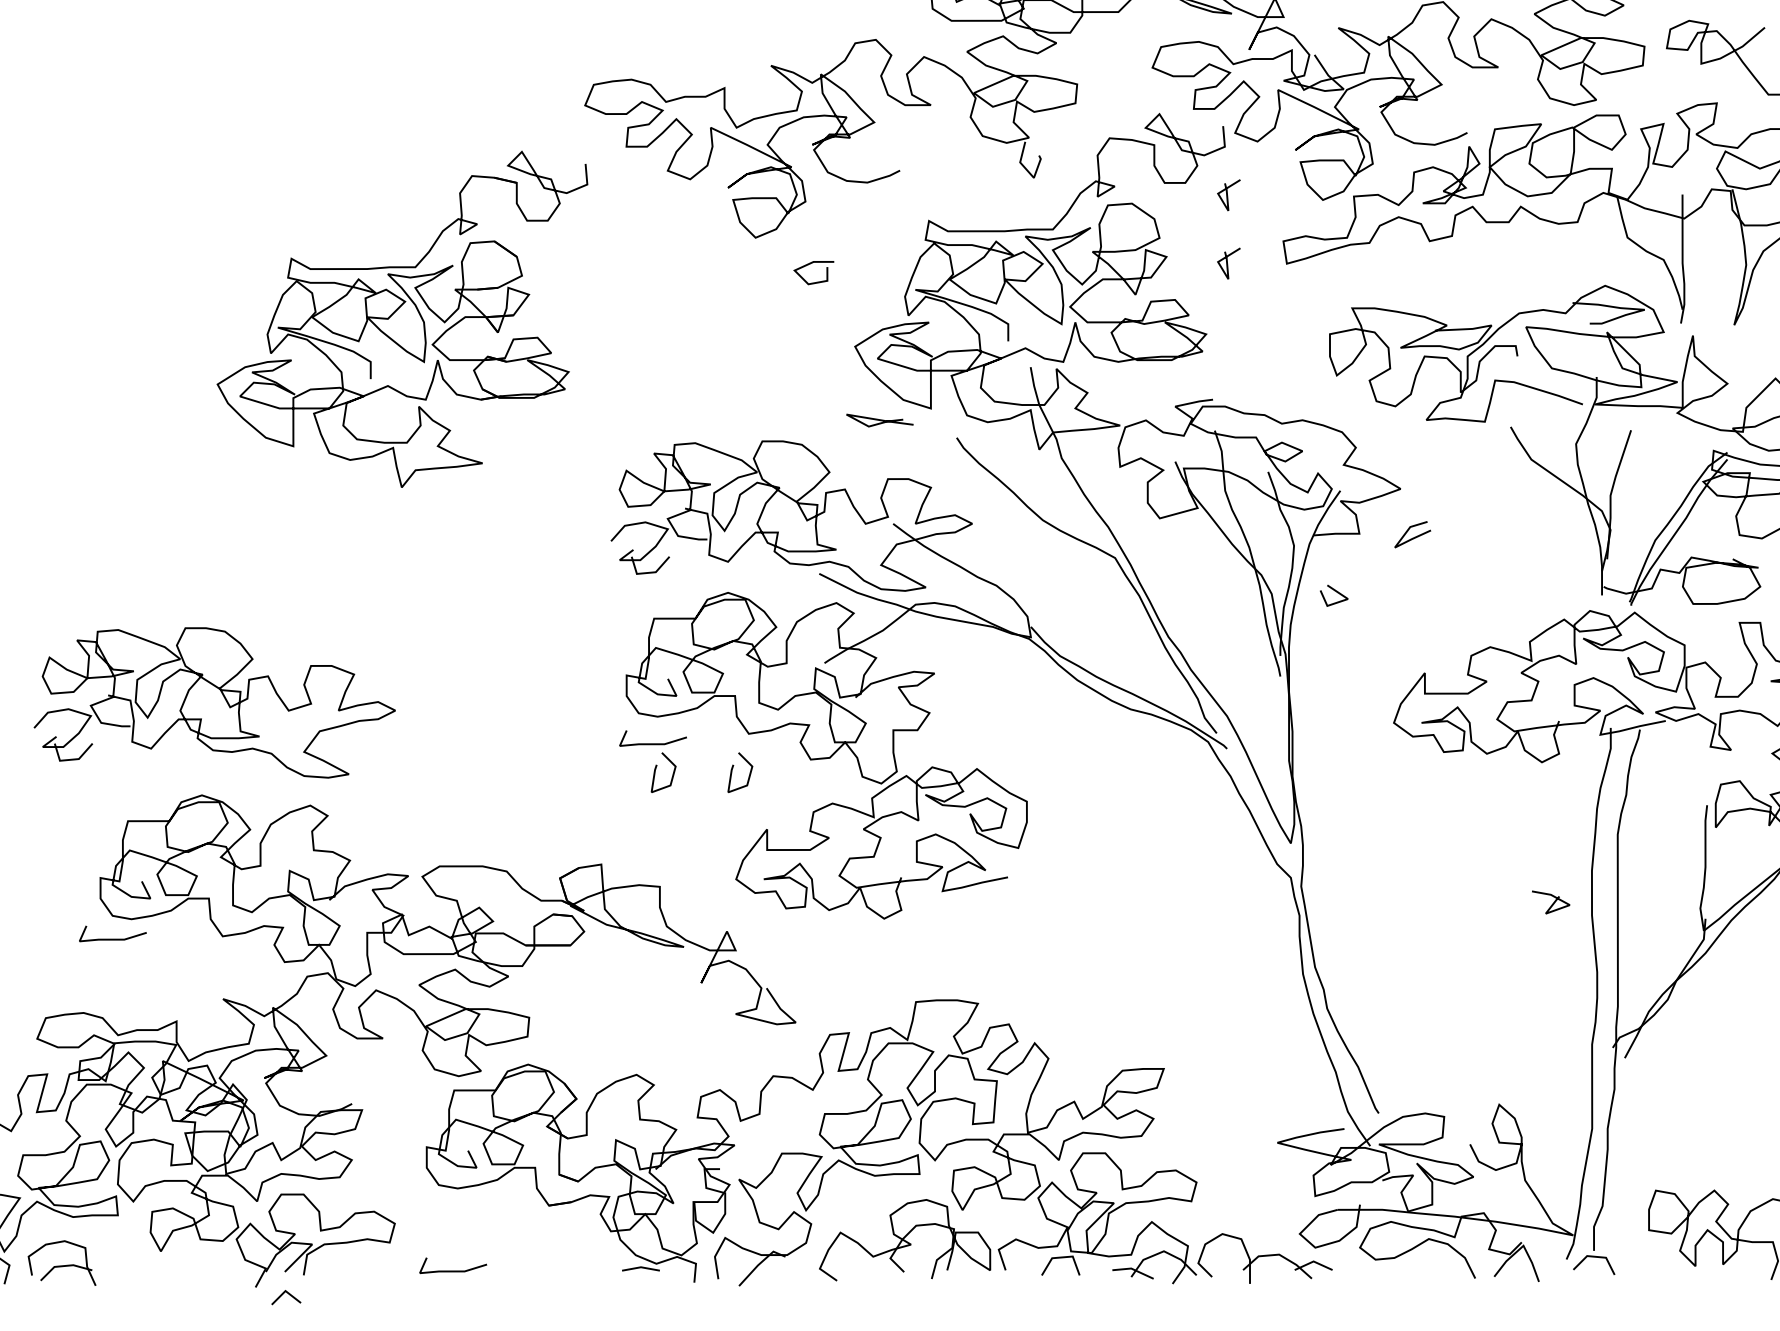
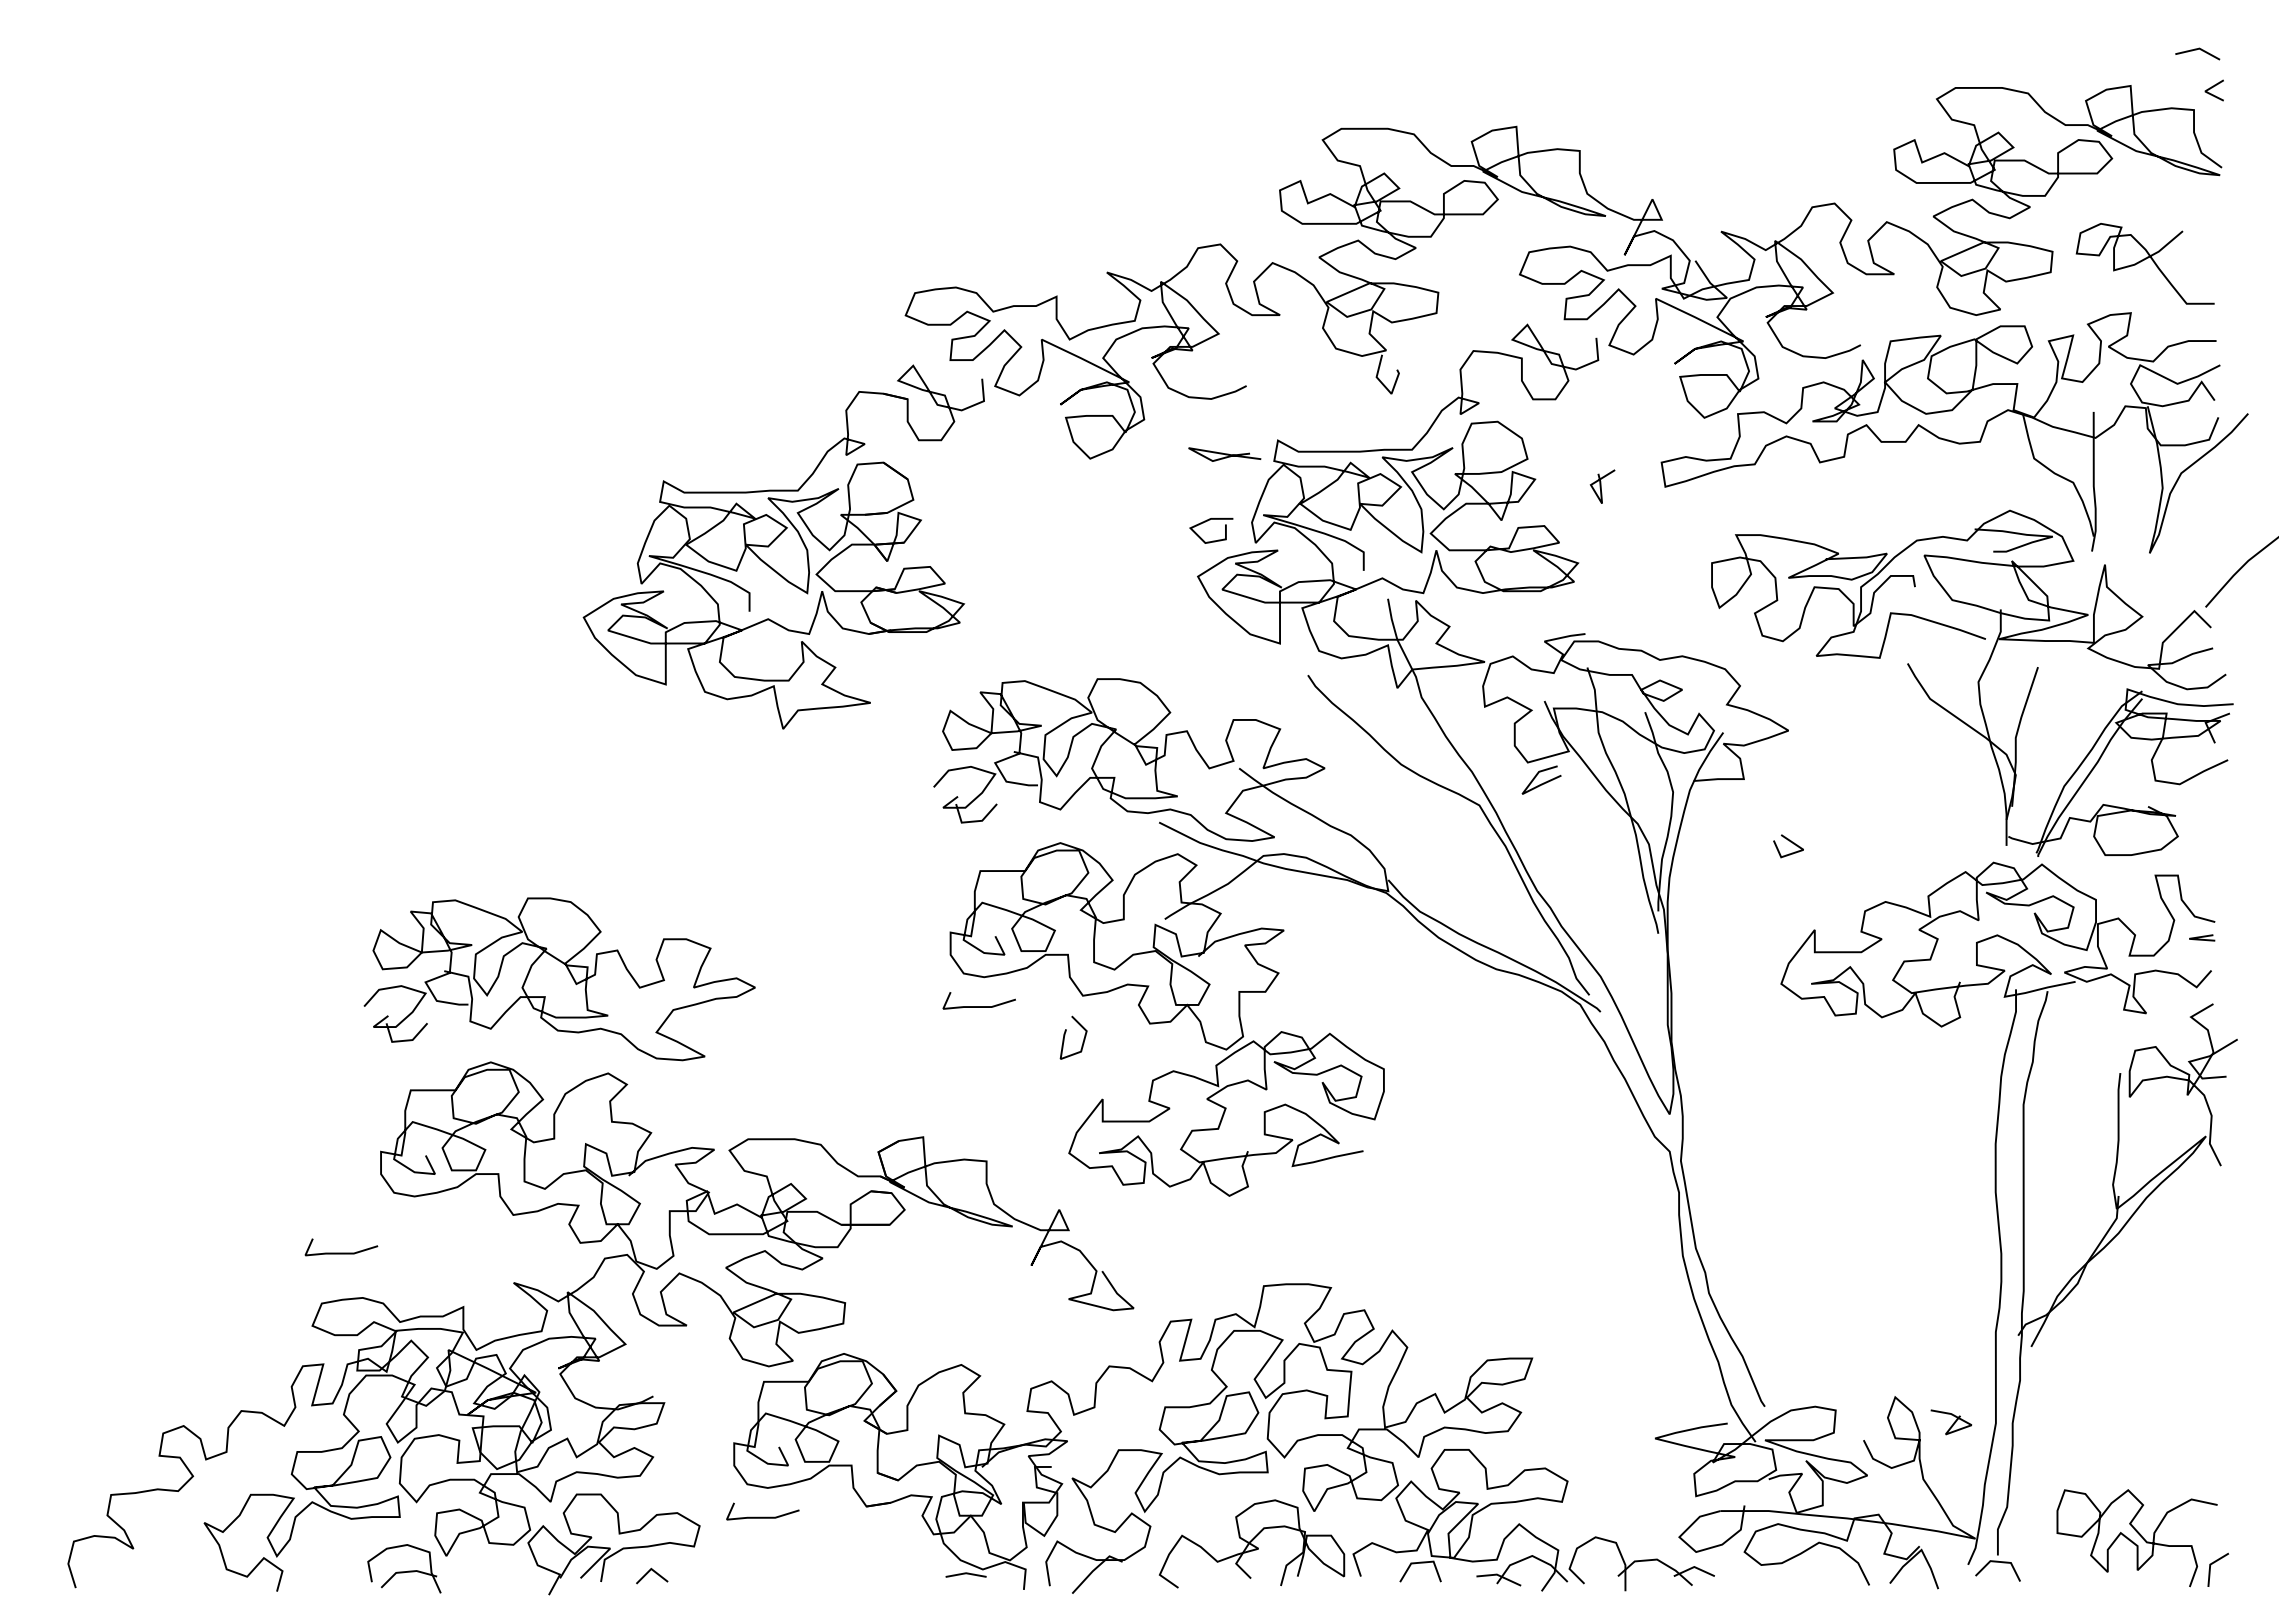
line: (1227, 195) -> (1601, 412), removed
curve: (810, 264) -> (1207, 521), moved
part: (395, 312) -> (776, 539), moved
curve: (879, 420) -> (1224, 454), moved
line: (1414, 536) -> (1543, 782), moved
line: (1335, 592) -> (1790, 842), moved
part: (214, 703) -> (559, 979), moved
curve: (656, 770) -> (982, 1035), removed
curve: (1553, 902) -> (1953, 1422), moved
line: (112, 938) -> (341, 1252), moved
part: (62, 1262) -> (404, 1568), moved
line: (452, 1270) -> (762, 1516), moved
line: (288, 1294) -> (654, 1572), moved

